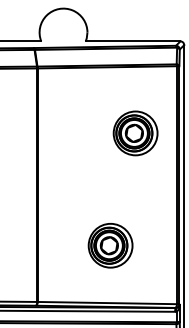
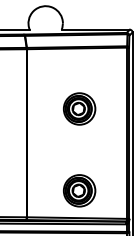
part: (135, 132) -> (79, 108), moved
part: (110, 245) -> (79, 190), moved

